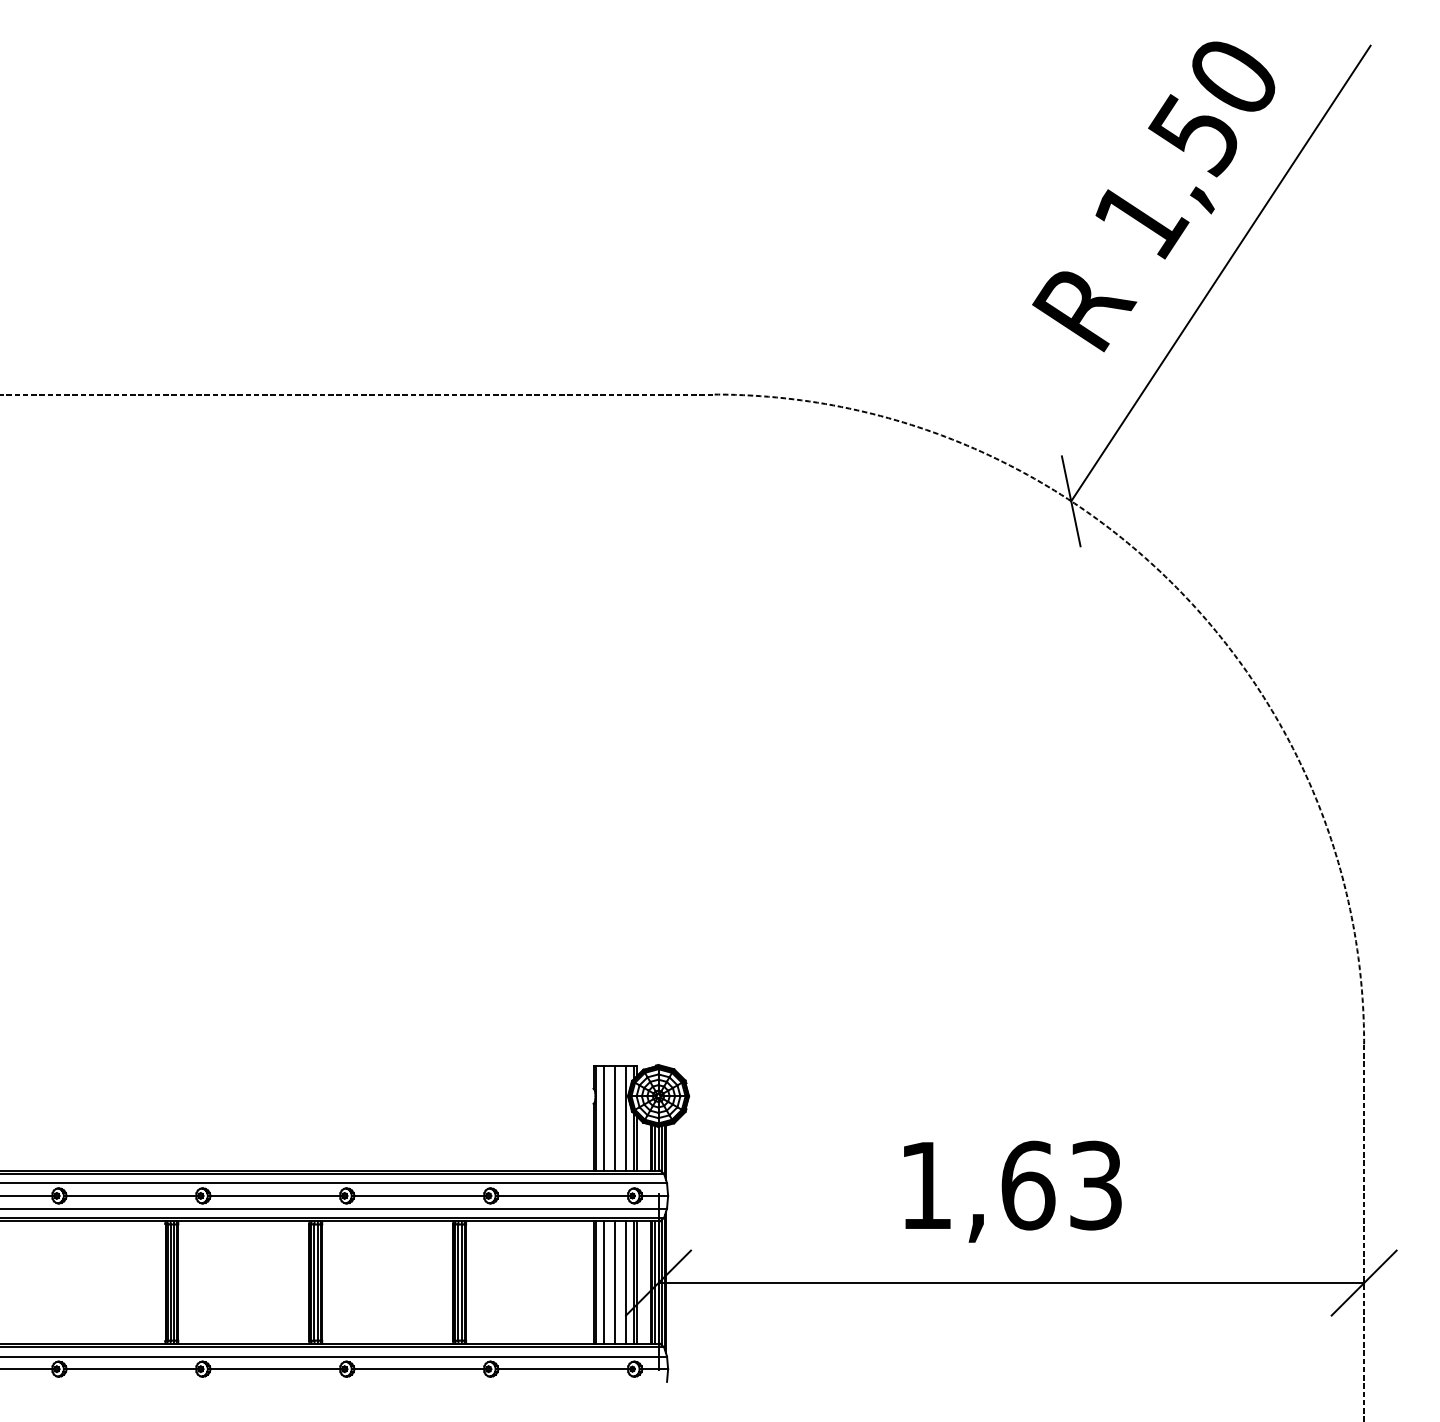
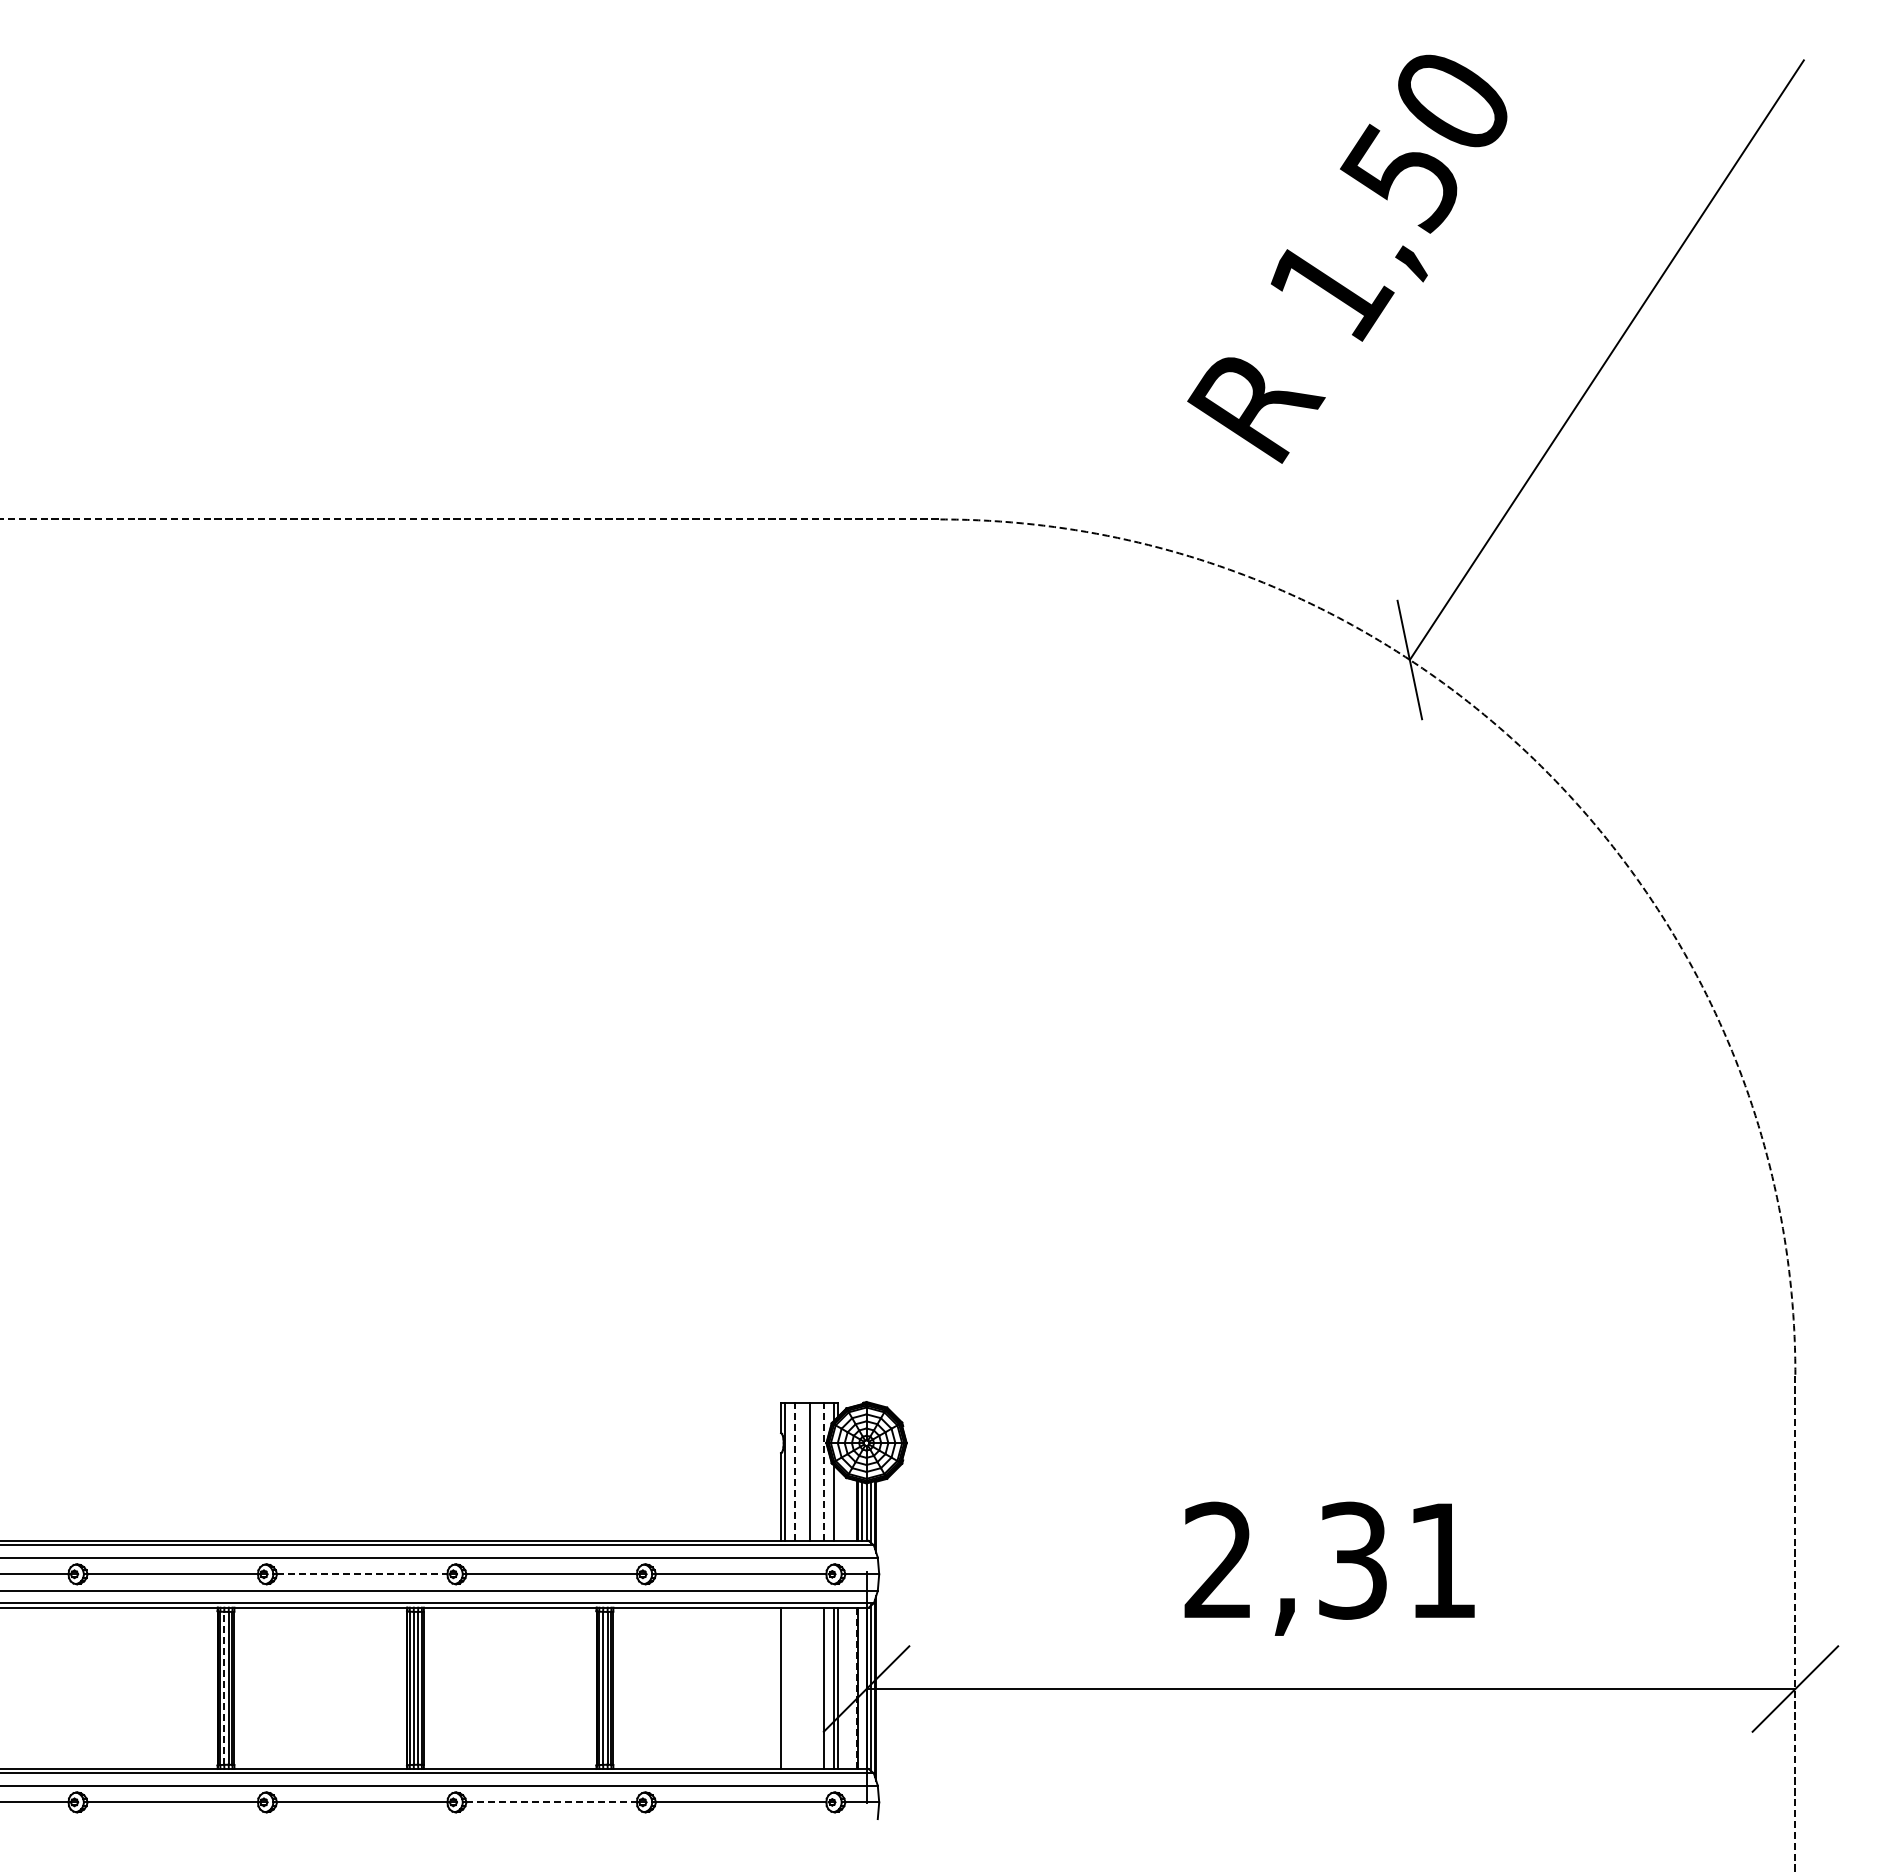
text: (1153, 196) -> (1347, 258), moved
line: (604, 1118) -> (795, 1472), solid -> dashed
line: (625, 1118) -> (823, 1472), solid -> dashed
line: (637, 1142) -> (838, 1504), removed
text: (1010, 1185) -> (1330, 1560), 1,63 -> 2,31
line: (275, 1196) -> (362, 1574), solid -> dashed
line: (170, 1281) -> (224, 1687), solid -> dashed
line: (596, 1282) -> (784, 1688), removed
line: (604, 1282) -> (795, 1688), removed
line: (615, 1282) -> (809, 1688), removed
line: (650, 1282) -> (856, 1688), solid -> dashed
line: (654, 1282) -> (861, 1688), removed
line: (419, 1369) -> (552, 1802), solid -> dashed

